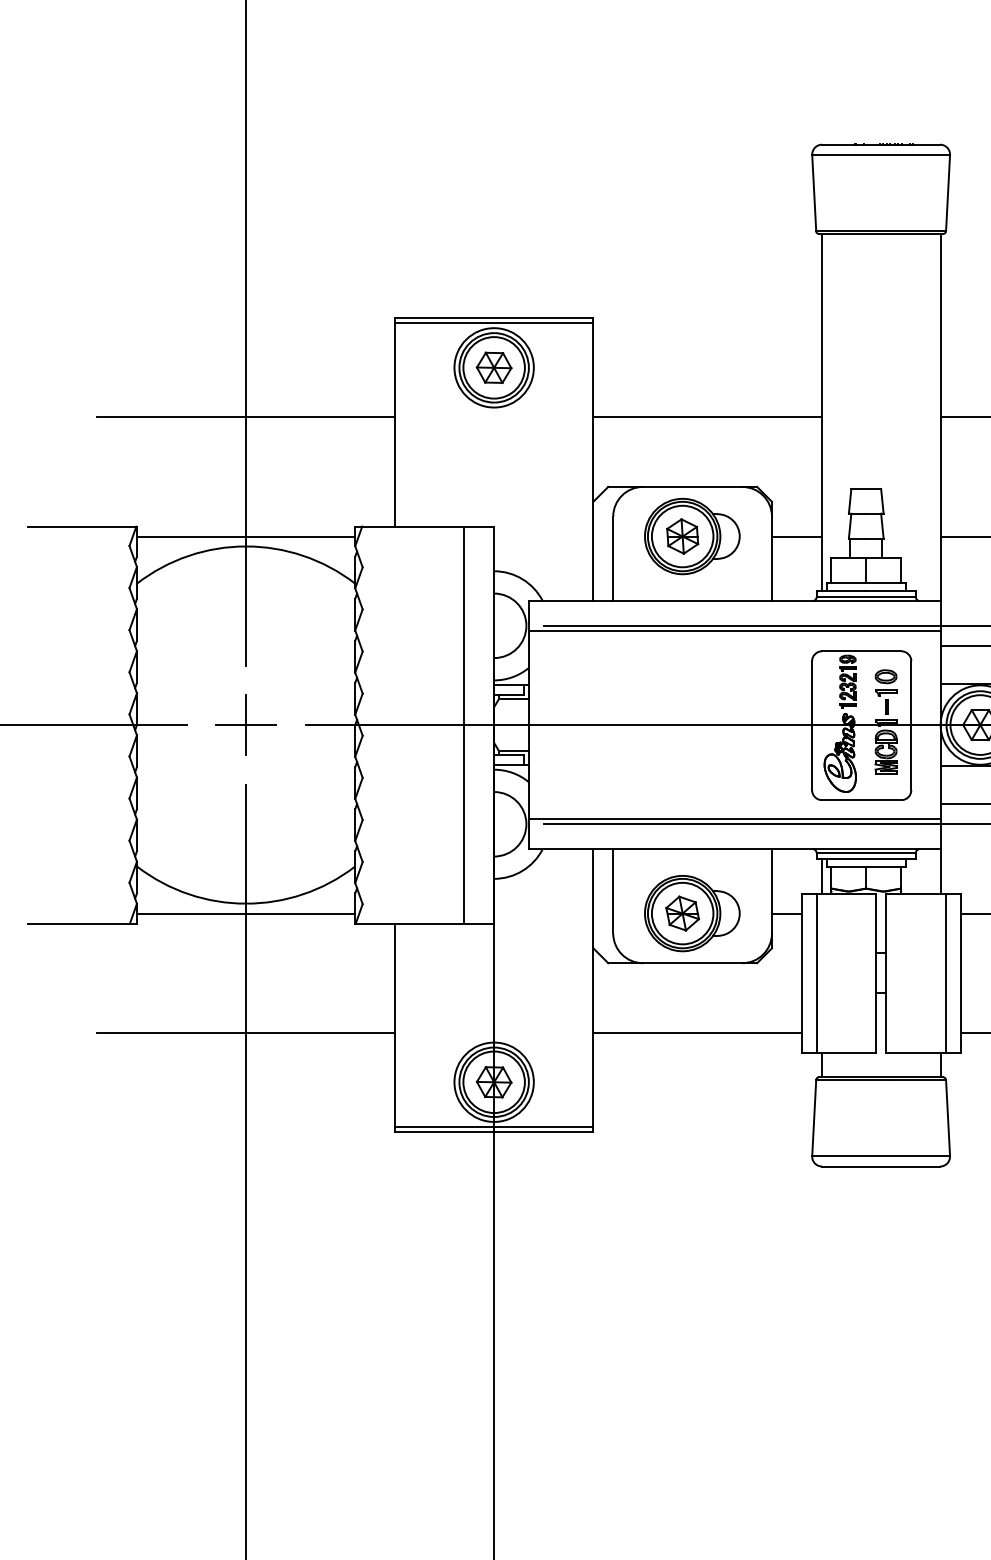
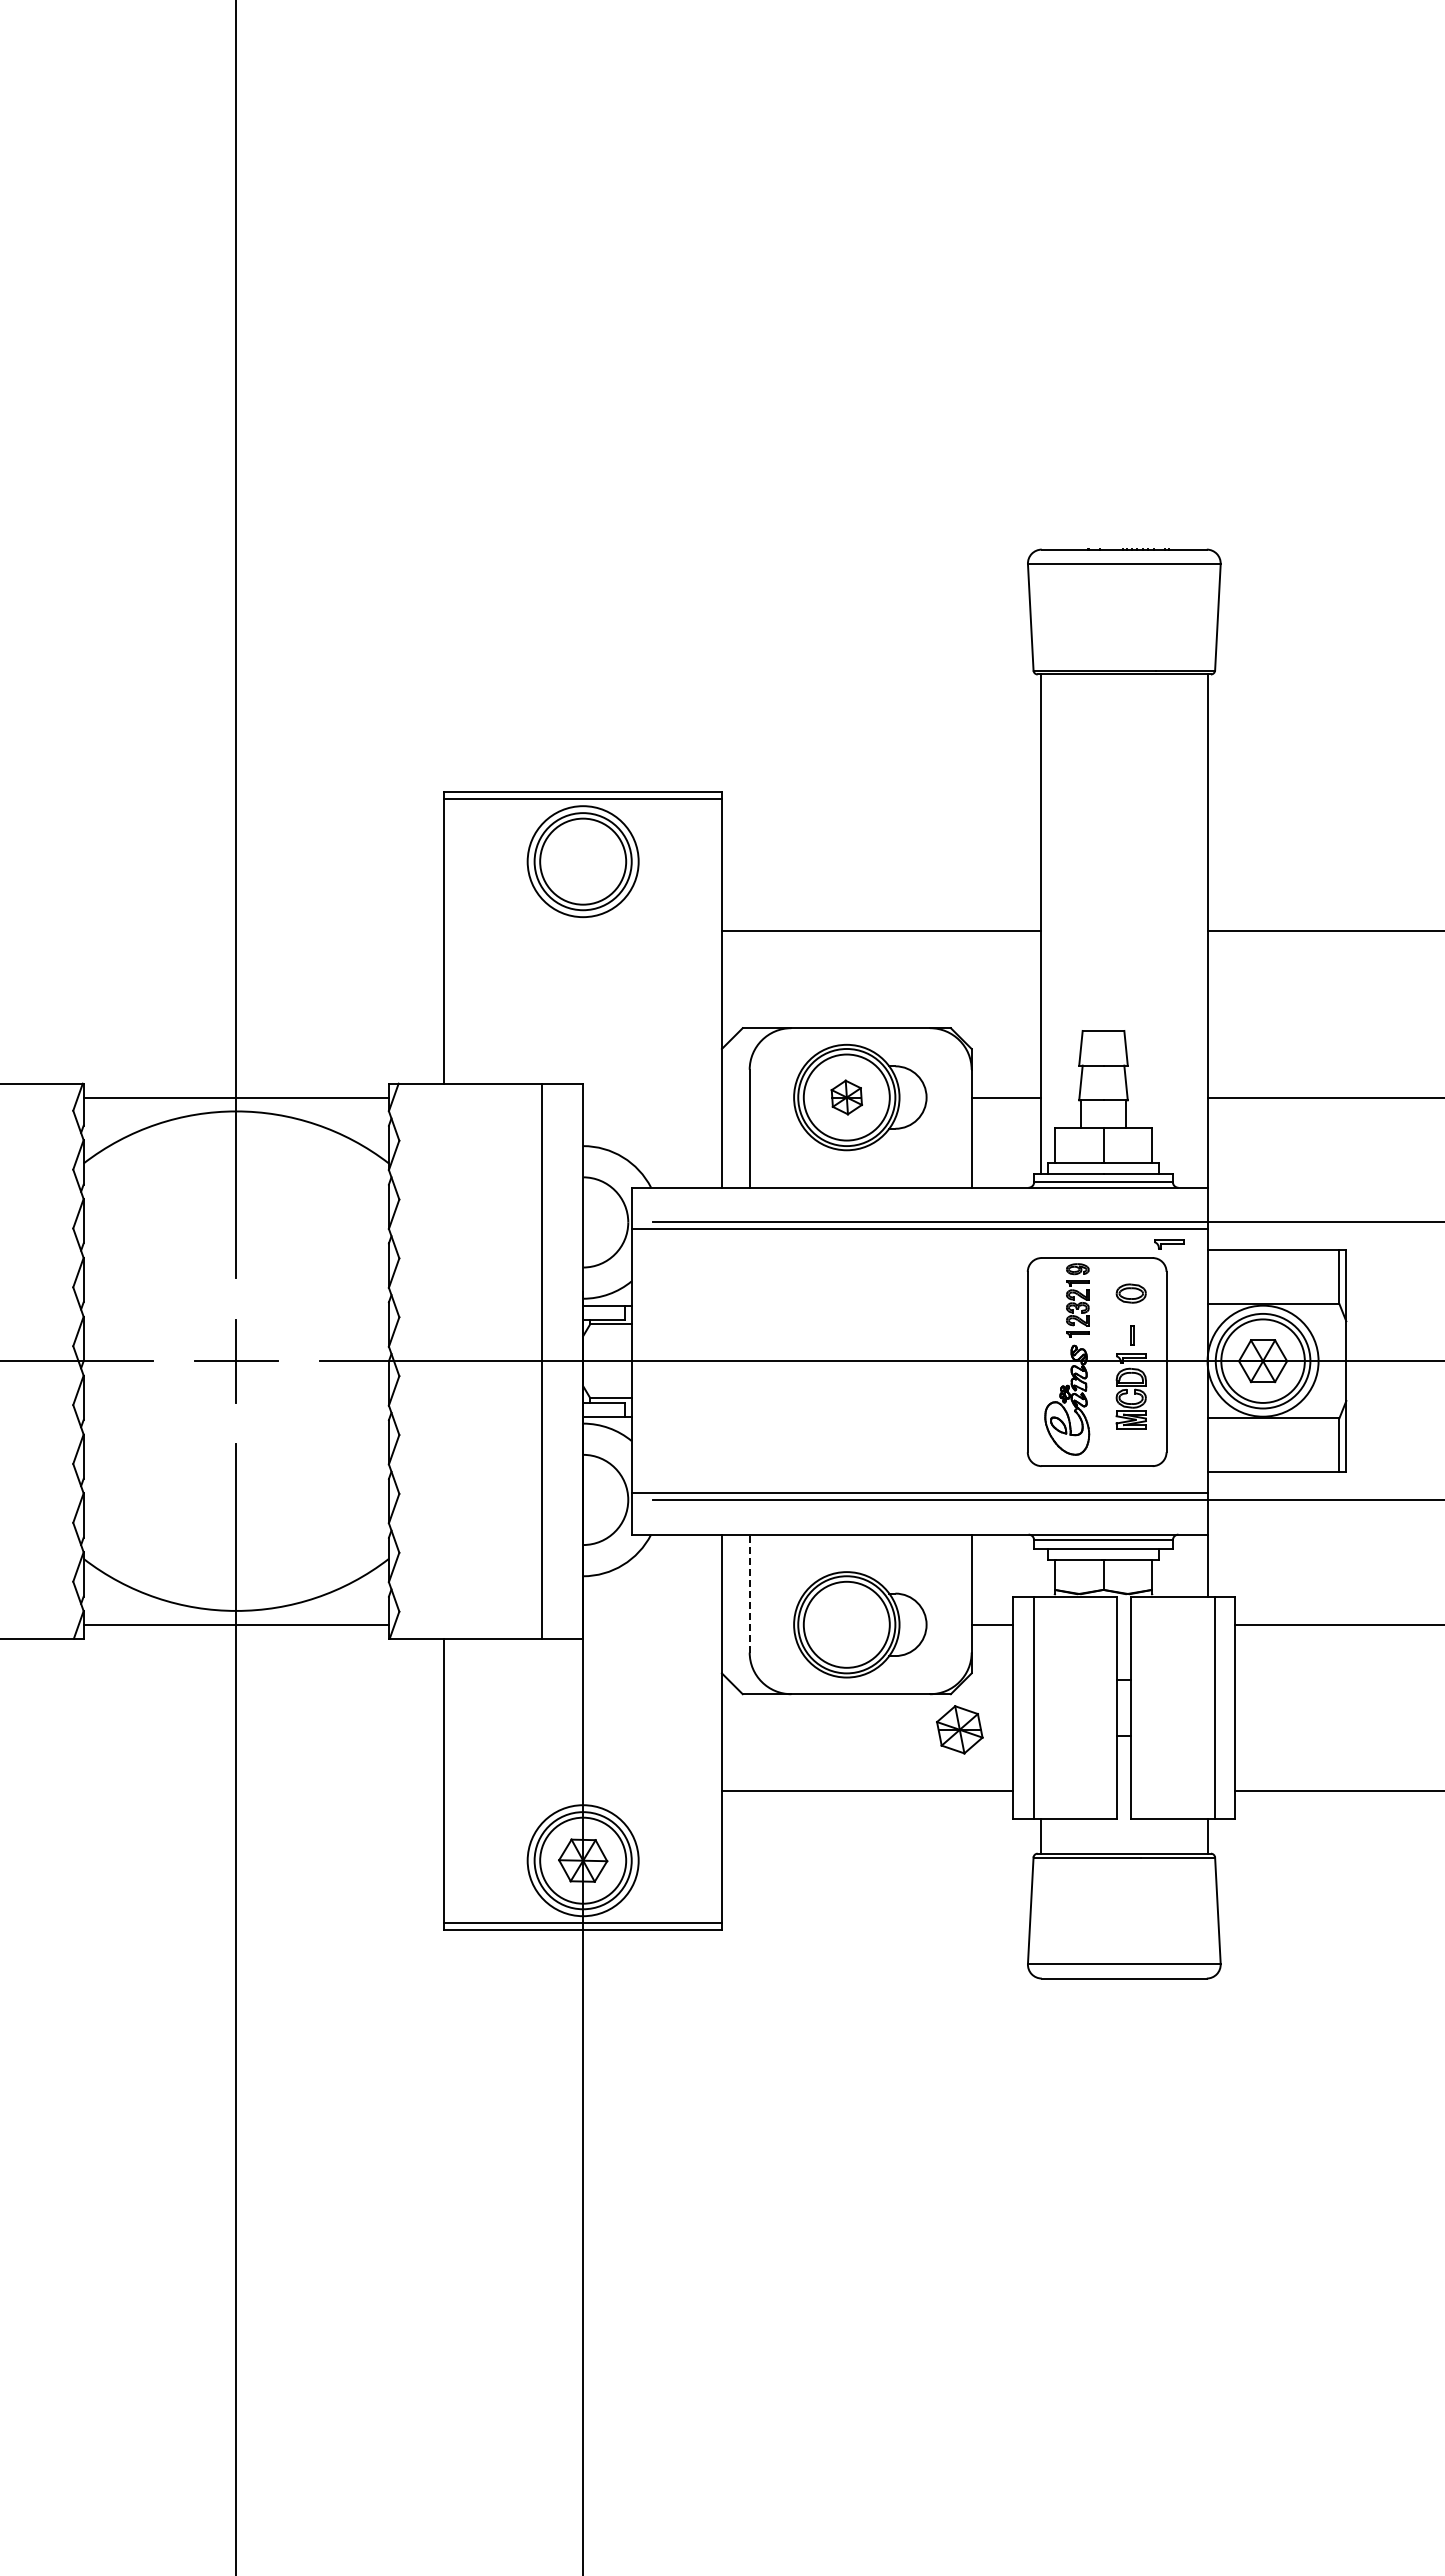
part: (494, 367) -> (583, 861), removed
line: (246, 417) -> (236, 931), removed
part: (682, 536) -> (846, 1097), size x0.7
part: (886, 693) -> (1169, 1244), moved
line: (821, 876) -> (1041, 1572), removed
line: (613, 891) -> (749, 1593), solid -> dashed
part: (682, 913) -> (959, 1729), moved
line: (246, 1032) -> (236, 1791), removed

